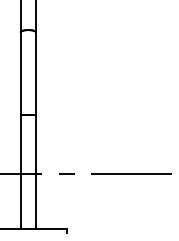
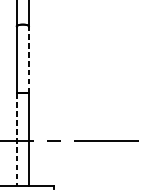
line: (36, 73) -> (29, 59), solid -> dashed
line: (20, 172) -> (16, 140), solid -> dashed

